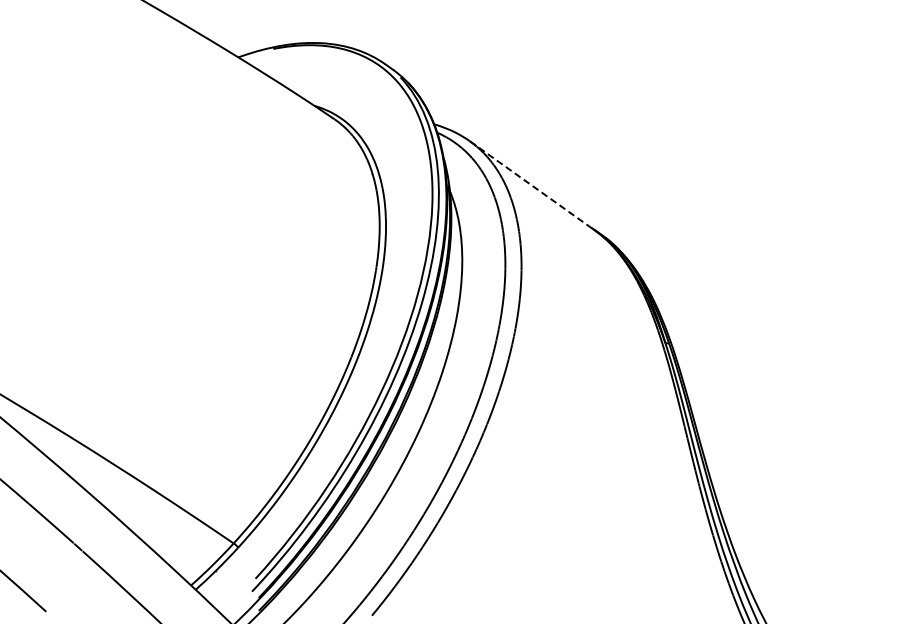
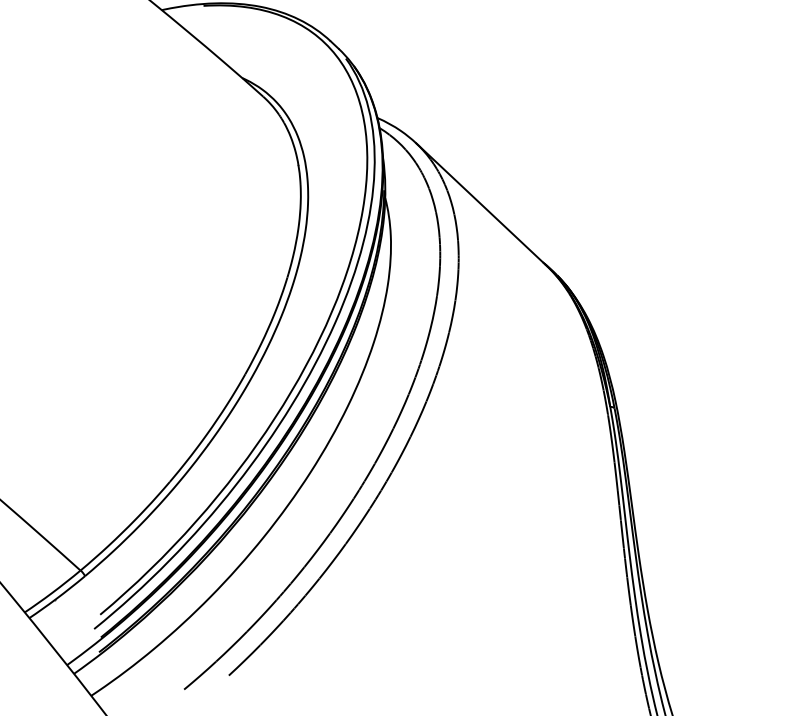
line: (532, 185) -> (481, 203), dashed -> solid

